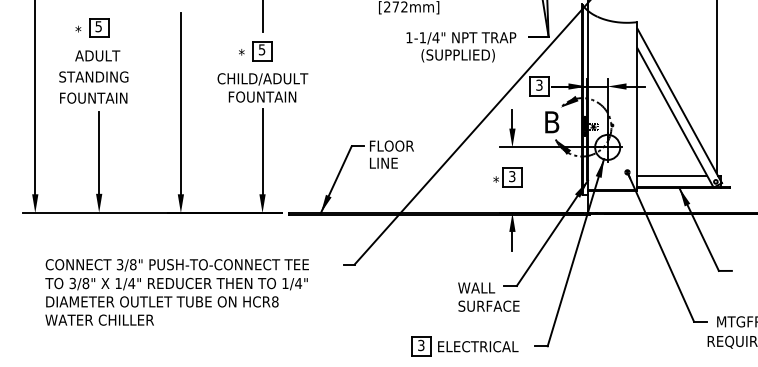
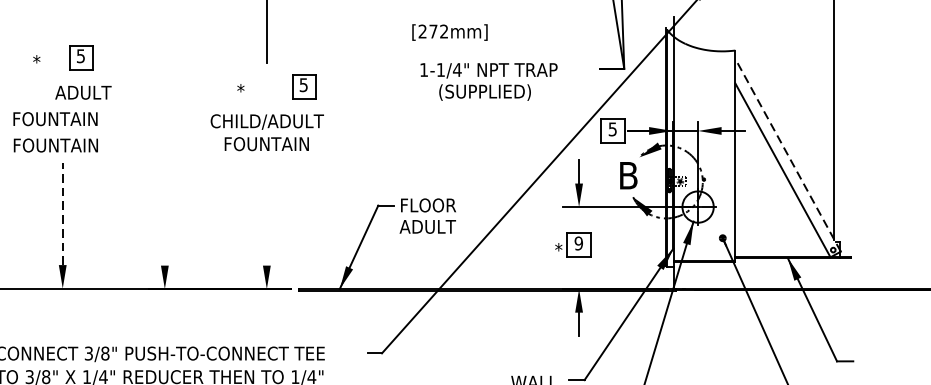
part: (99, 27) -> (81, 57), moved
text: (461, 47) -> (489, 82), moved
part: (262, 51) -> (304, 87), moved
text: (97, 55) -> (83, 92), moved
text: (93, 76) -> (55, 118), STANDING -> FOUNTAIN
text: (539, 84) -> (612, 128), 3 -> 5
line: (180, 103) -> (164, 152), removed
line: (679, 105) -> (787, 154), solid -> dashed
line: (262, 151) -> (266, 212), removed
line: (99, 152) -> (63, 213), solid -> dashed
text: (390, 162) -> (426, 225), LINE -> ADULT
line: (672, 175) -> (779, 242), removed
text: (511, 176) -> (577, 243), 3 -> 9

